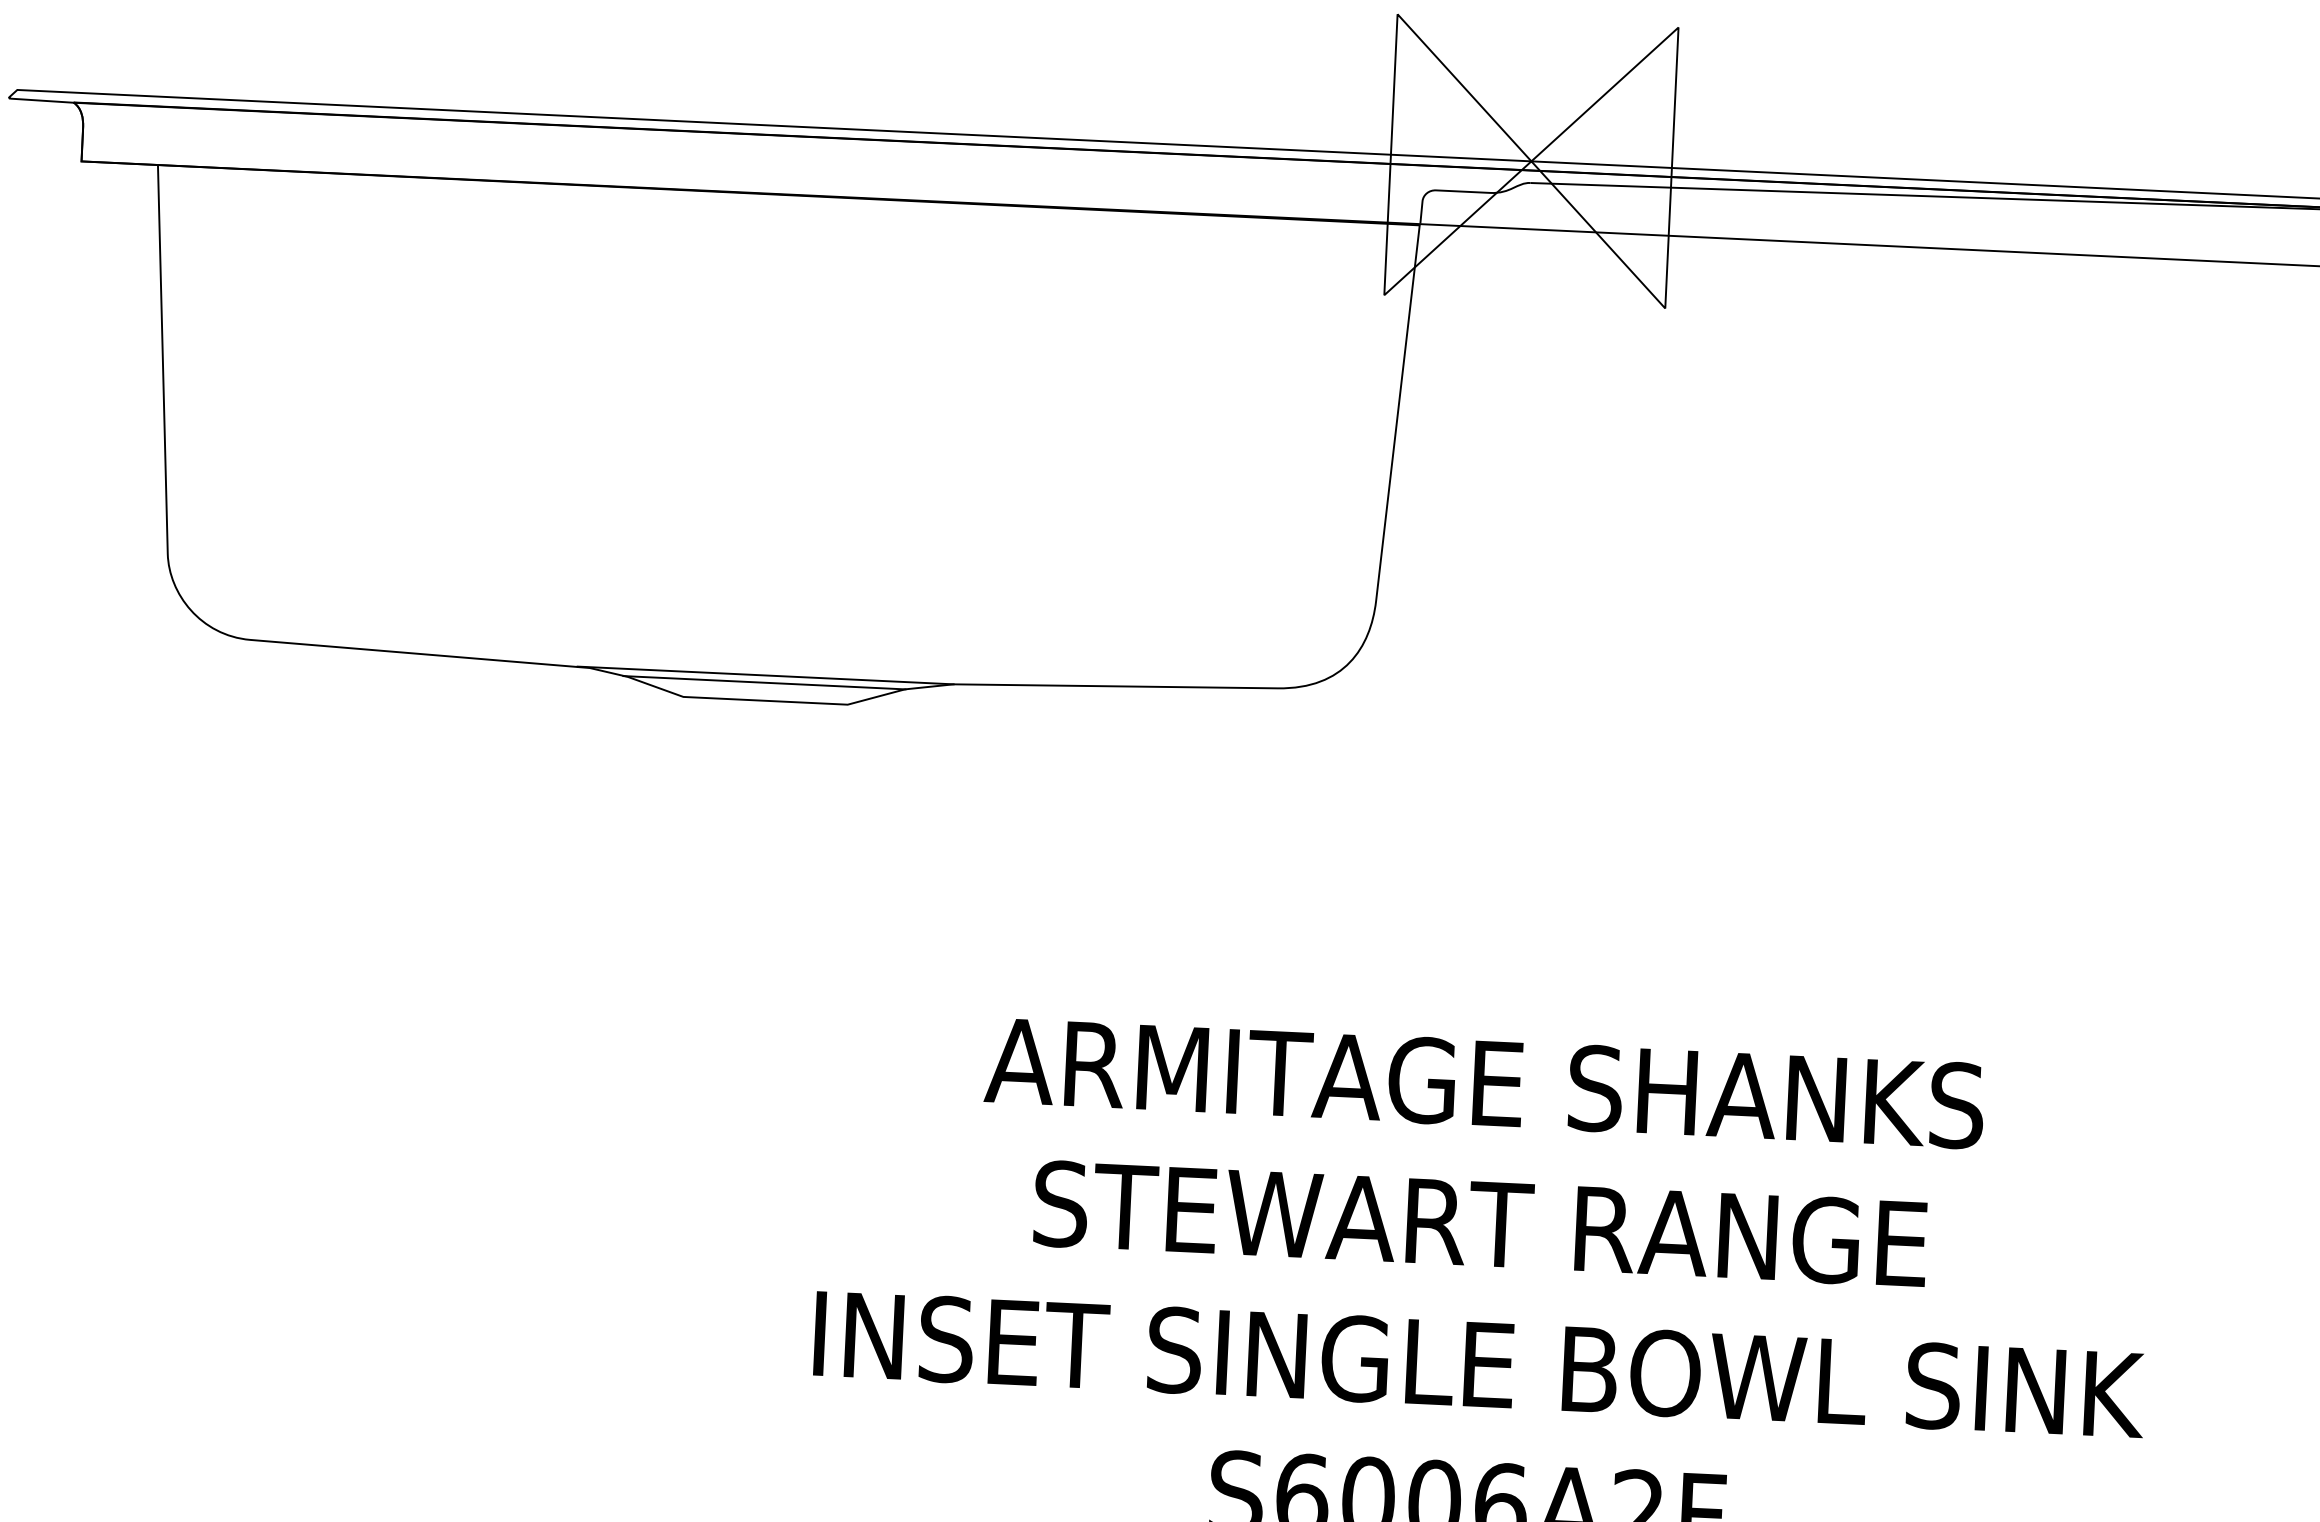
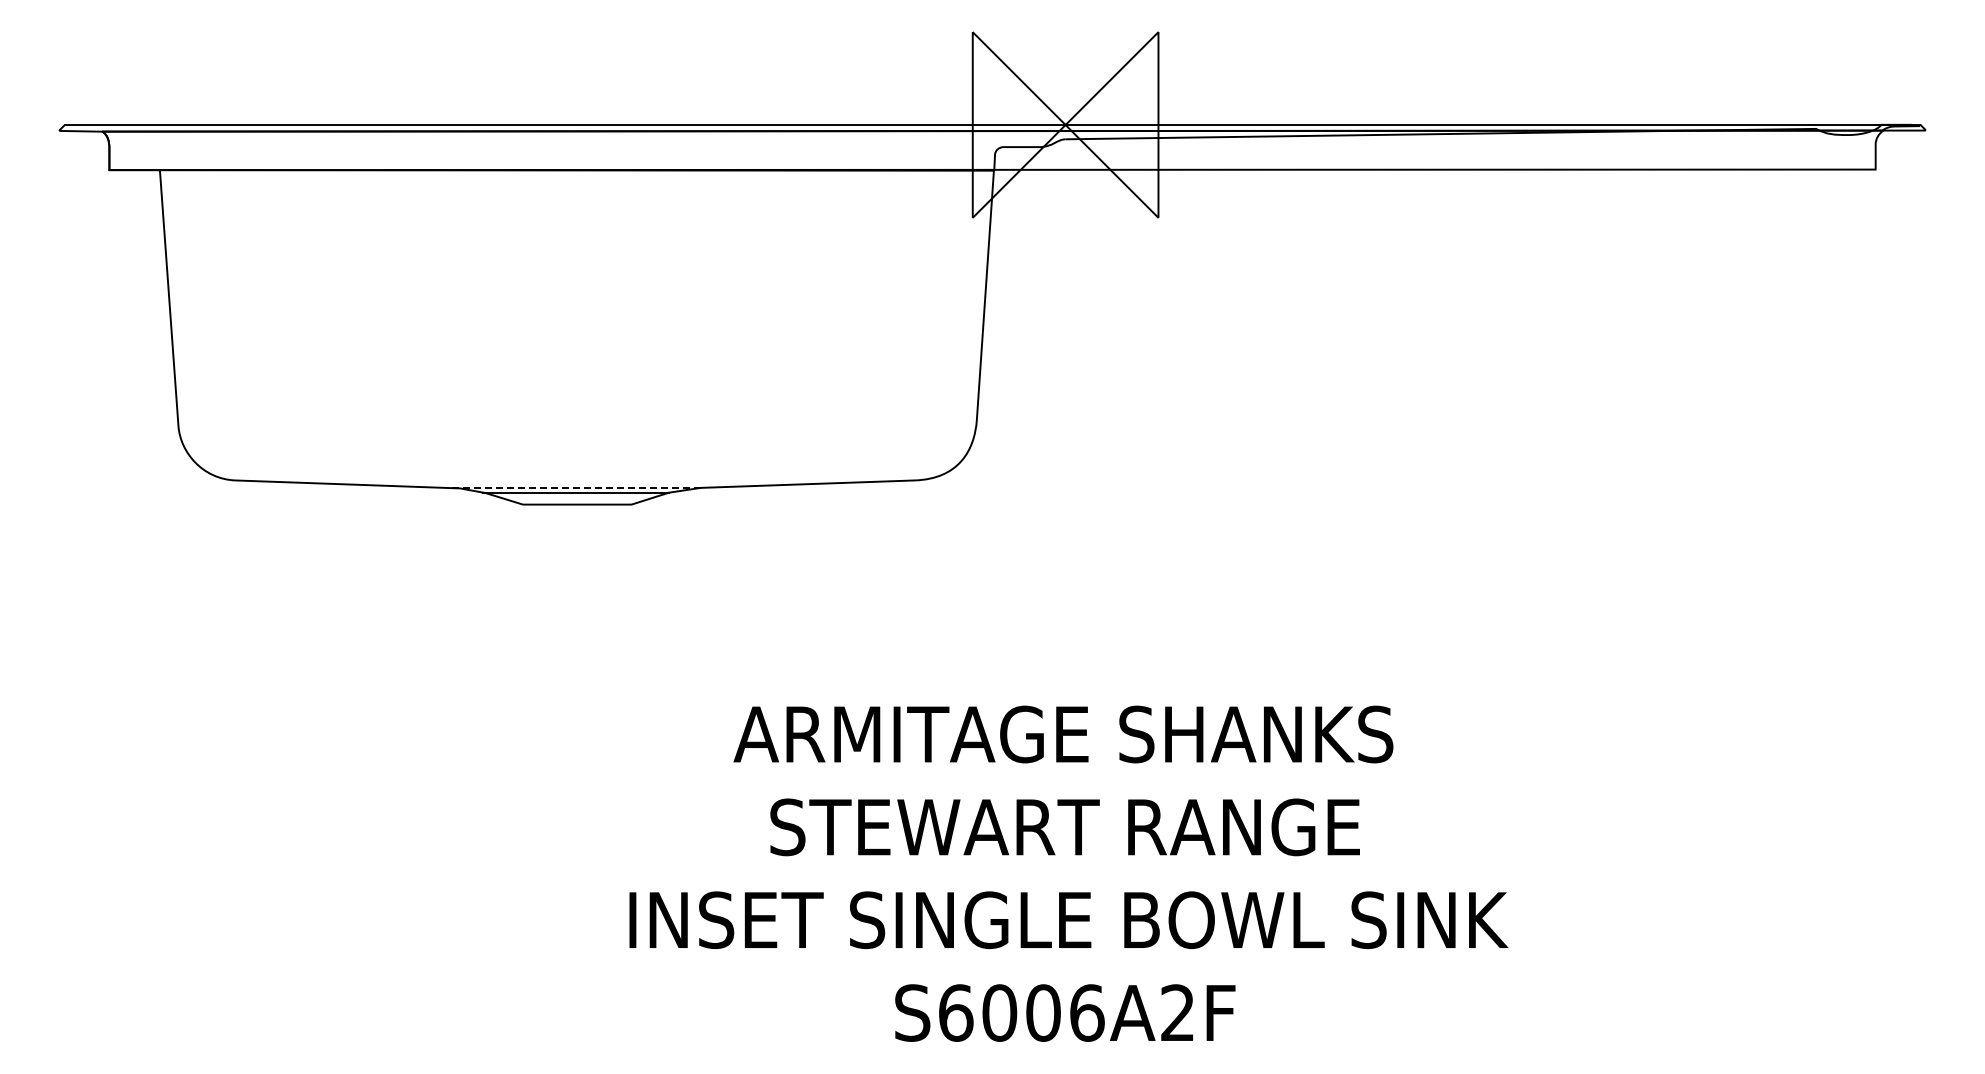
line: (765, 674) -> (576, 487), solid -> dashed

